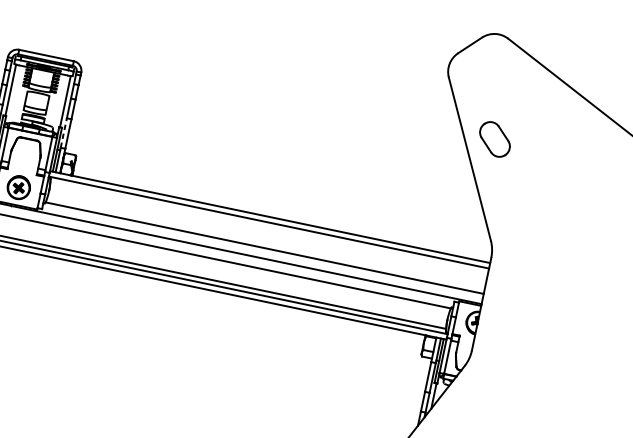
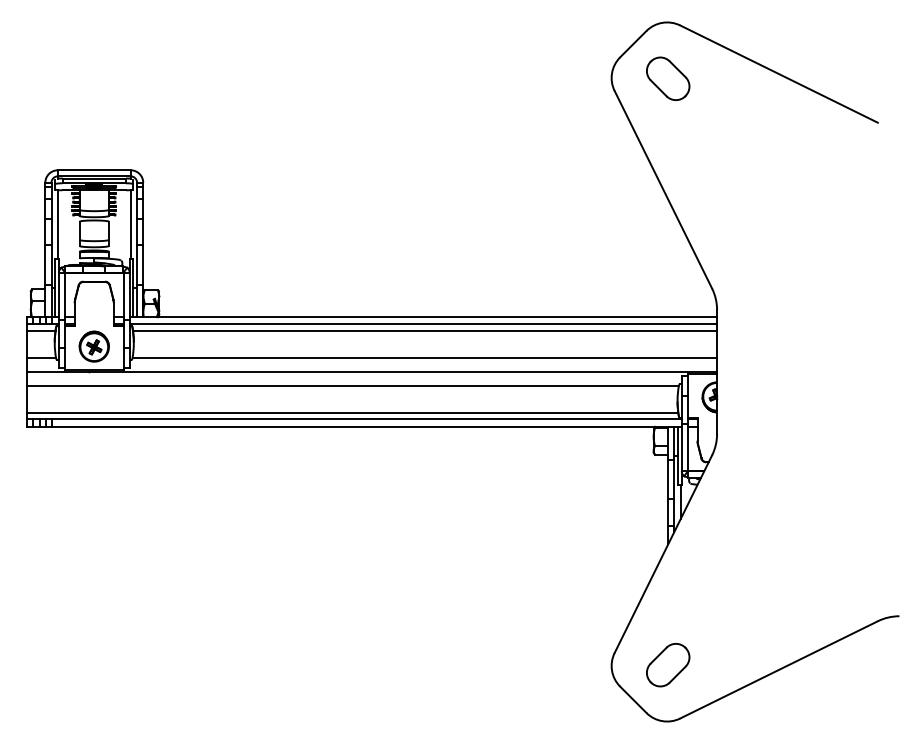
line: (64, 132) -> (137, 264), dashed -> solid
part: (495, 139) -> (668, 78), moved
line: (269, 227) -> (425, 330), added

